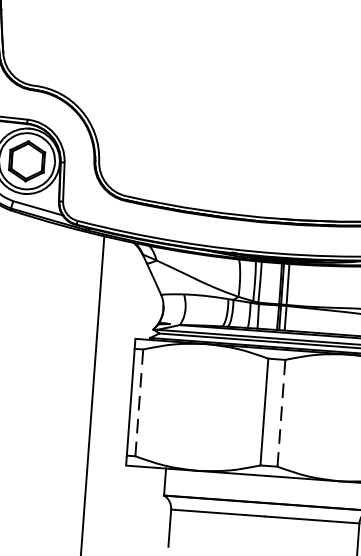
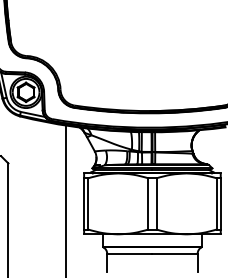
line: (139, 402) -> (88, 203), dashed -> solid
line: (281, 412) -> (156, 203), dashed -> solid

